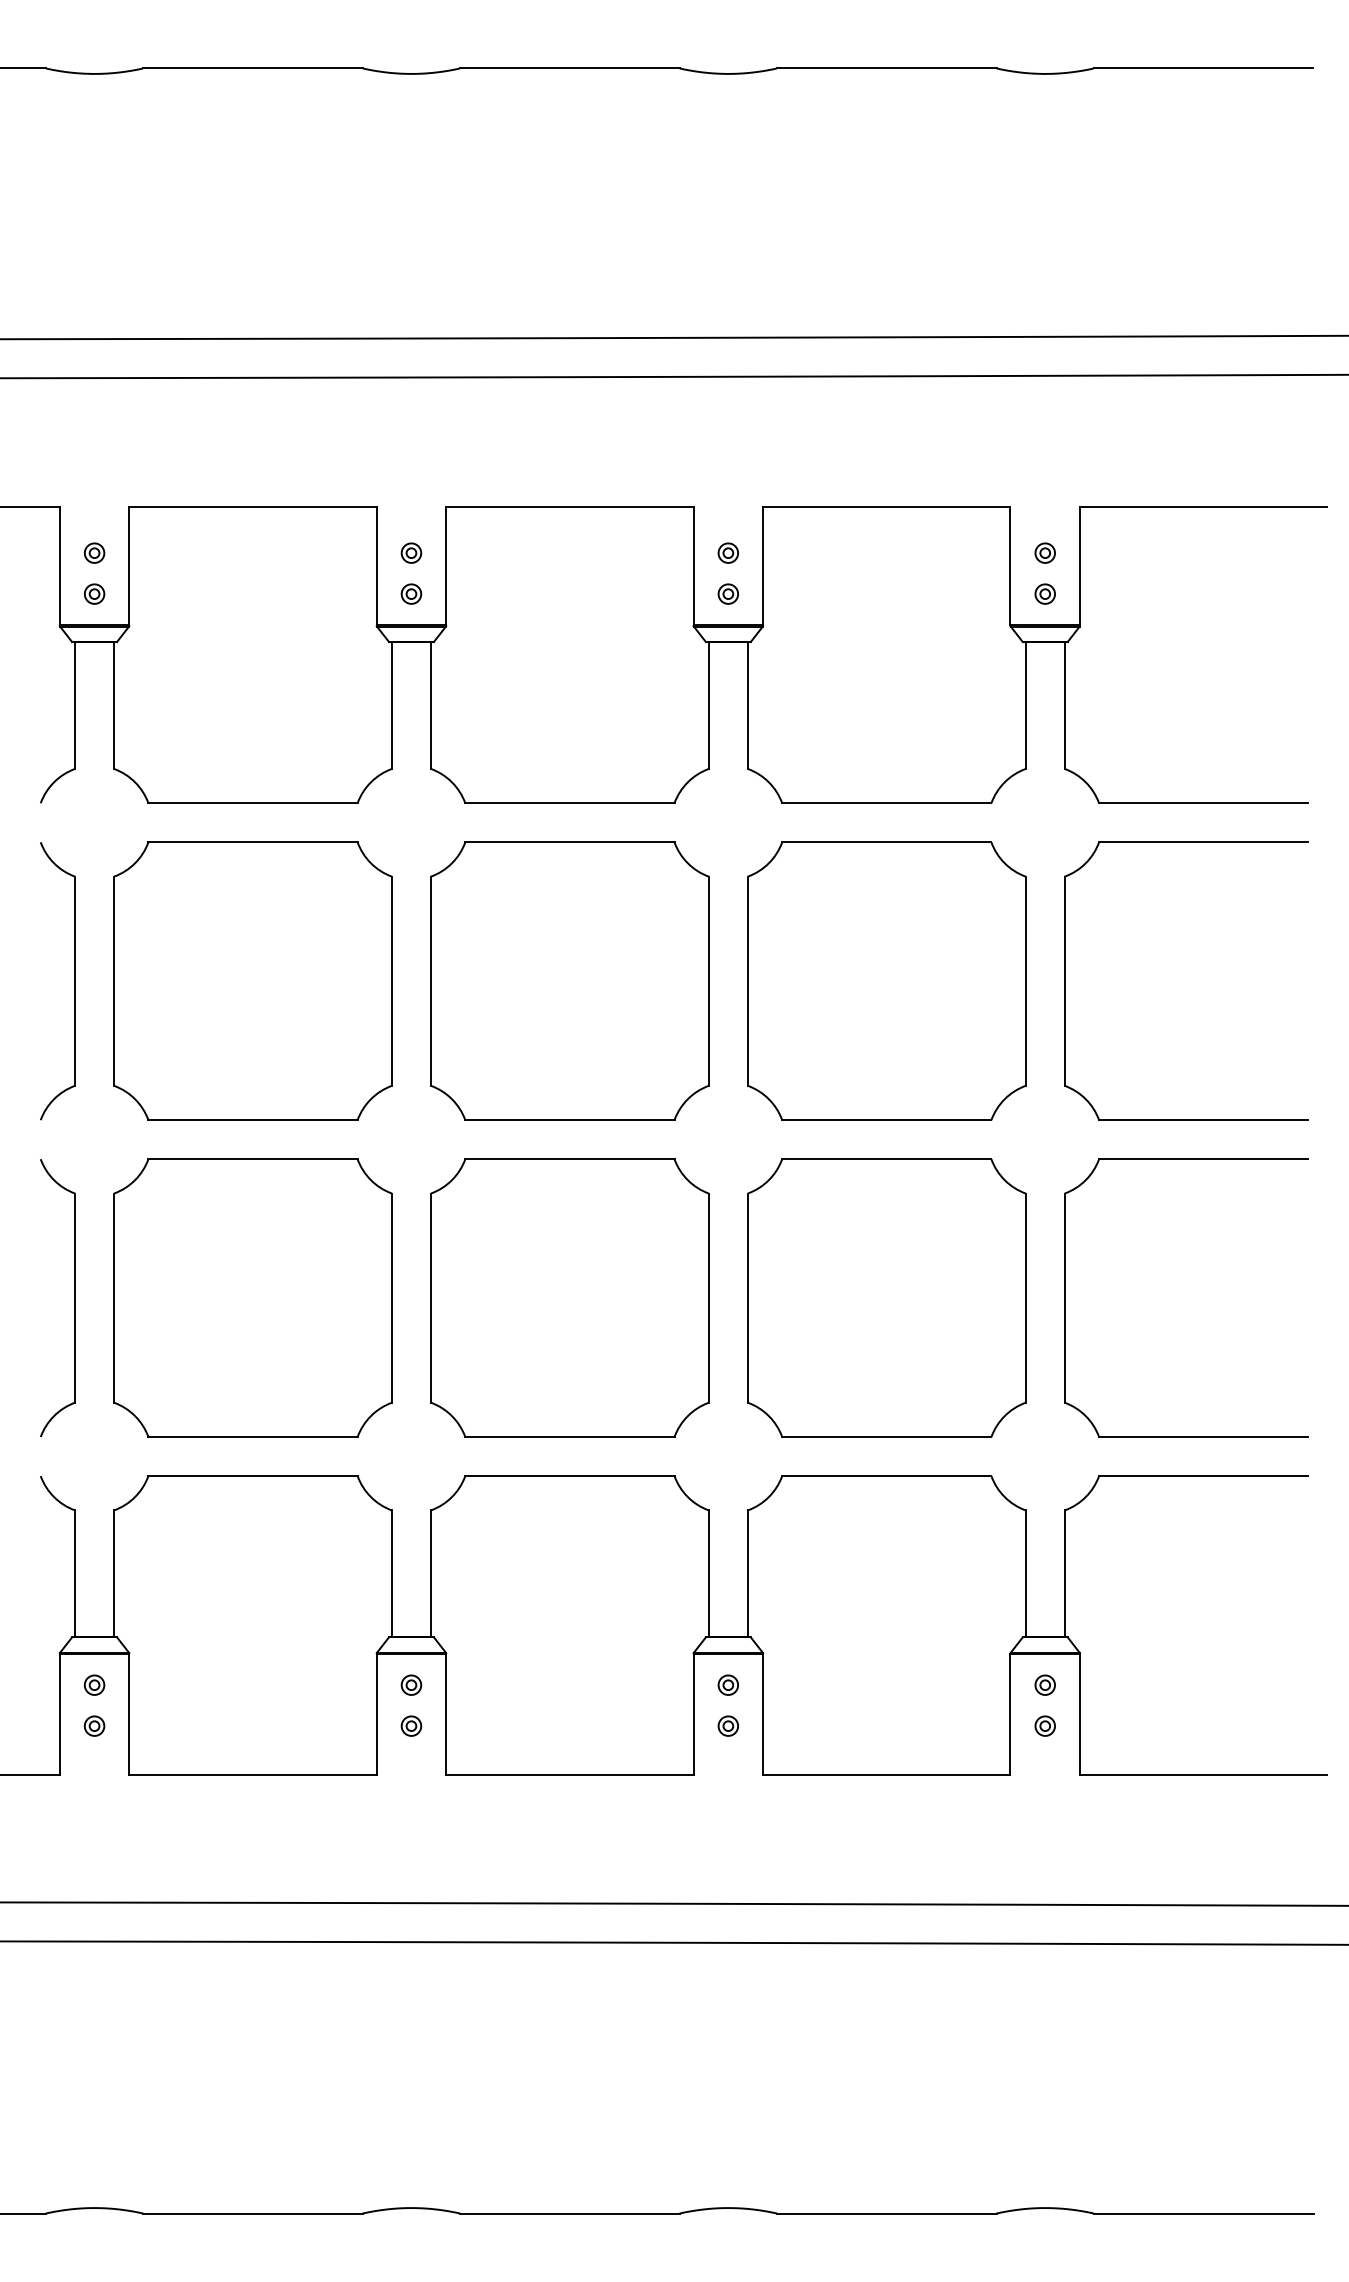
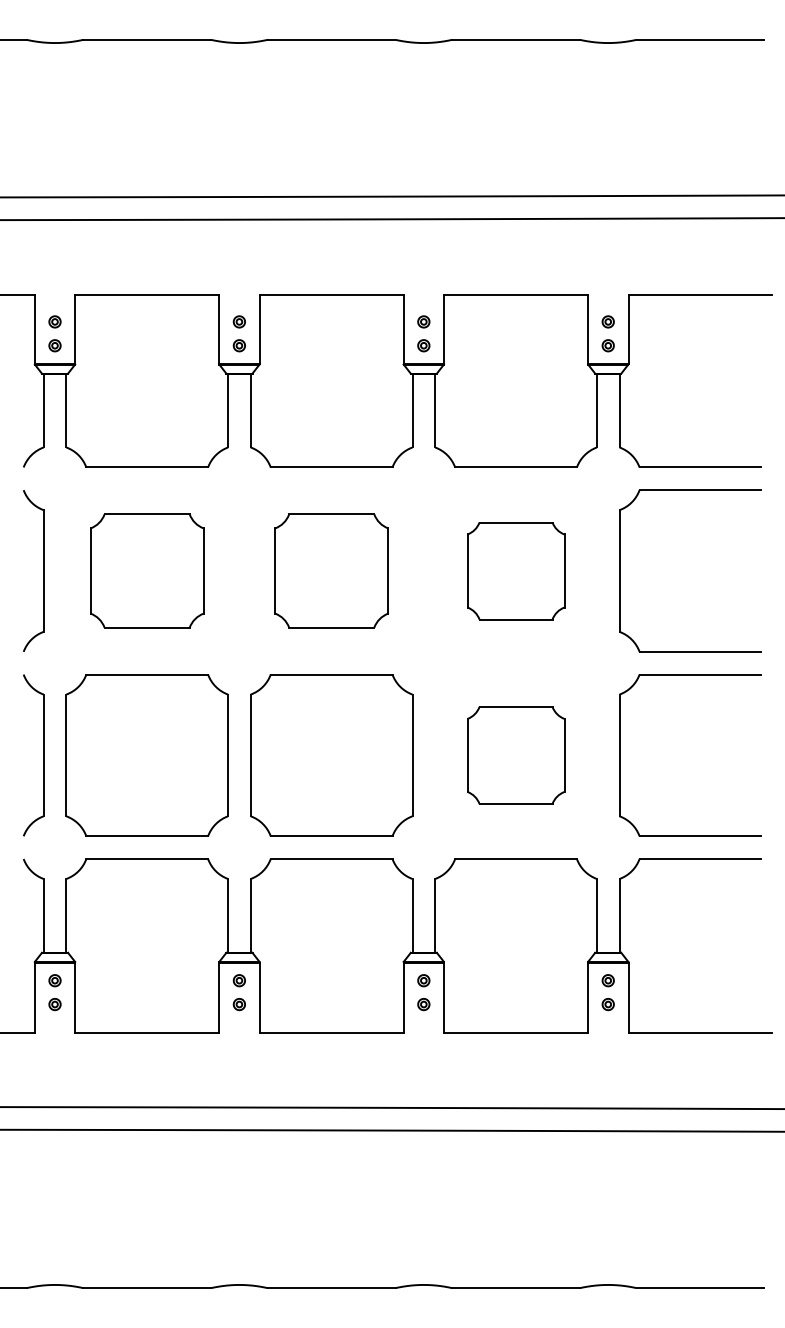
part: (251, 980) -> (146, 570), size x0.7
part: (569, 980) -> (331, 570), size x0.7
part: (885, 980) -> (515, 570), size x0.6
part: (885, 1298) -> (515, 755), size x0.6

